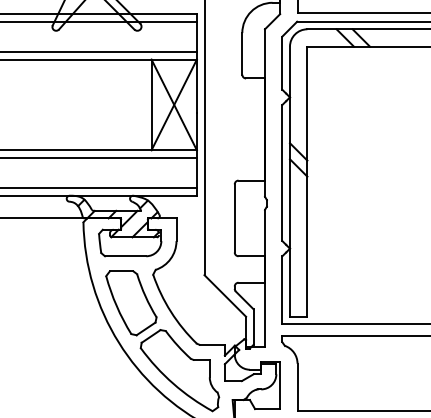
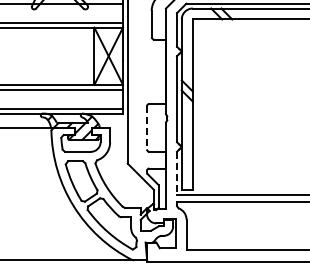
line: (234, 219) -> (146, 128), solid -> dashed
line: (283, 290) -> (177, 173), solid -> dashed

